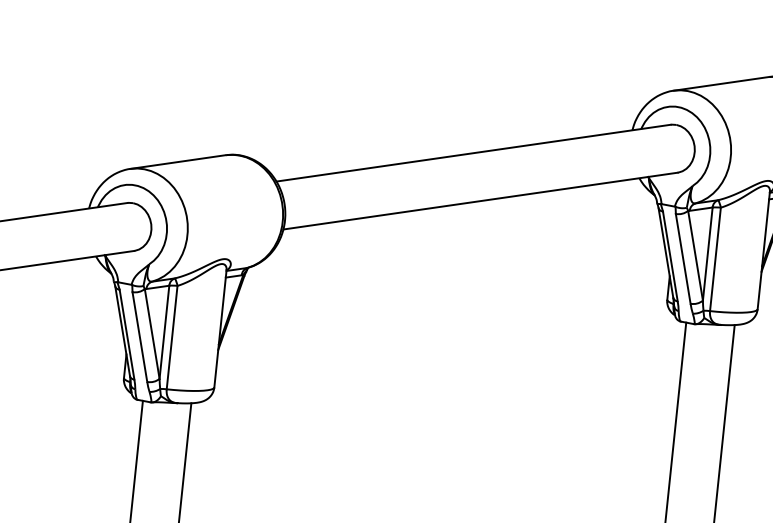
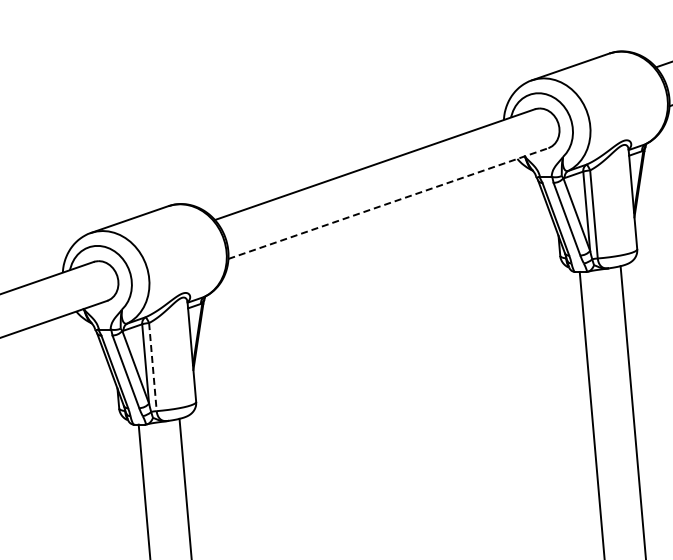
line: (480, 201) -> (388, 203), solid -> dashed
line: (171, 337) -> (152, 367), solid -> dashed

